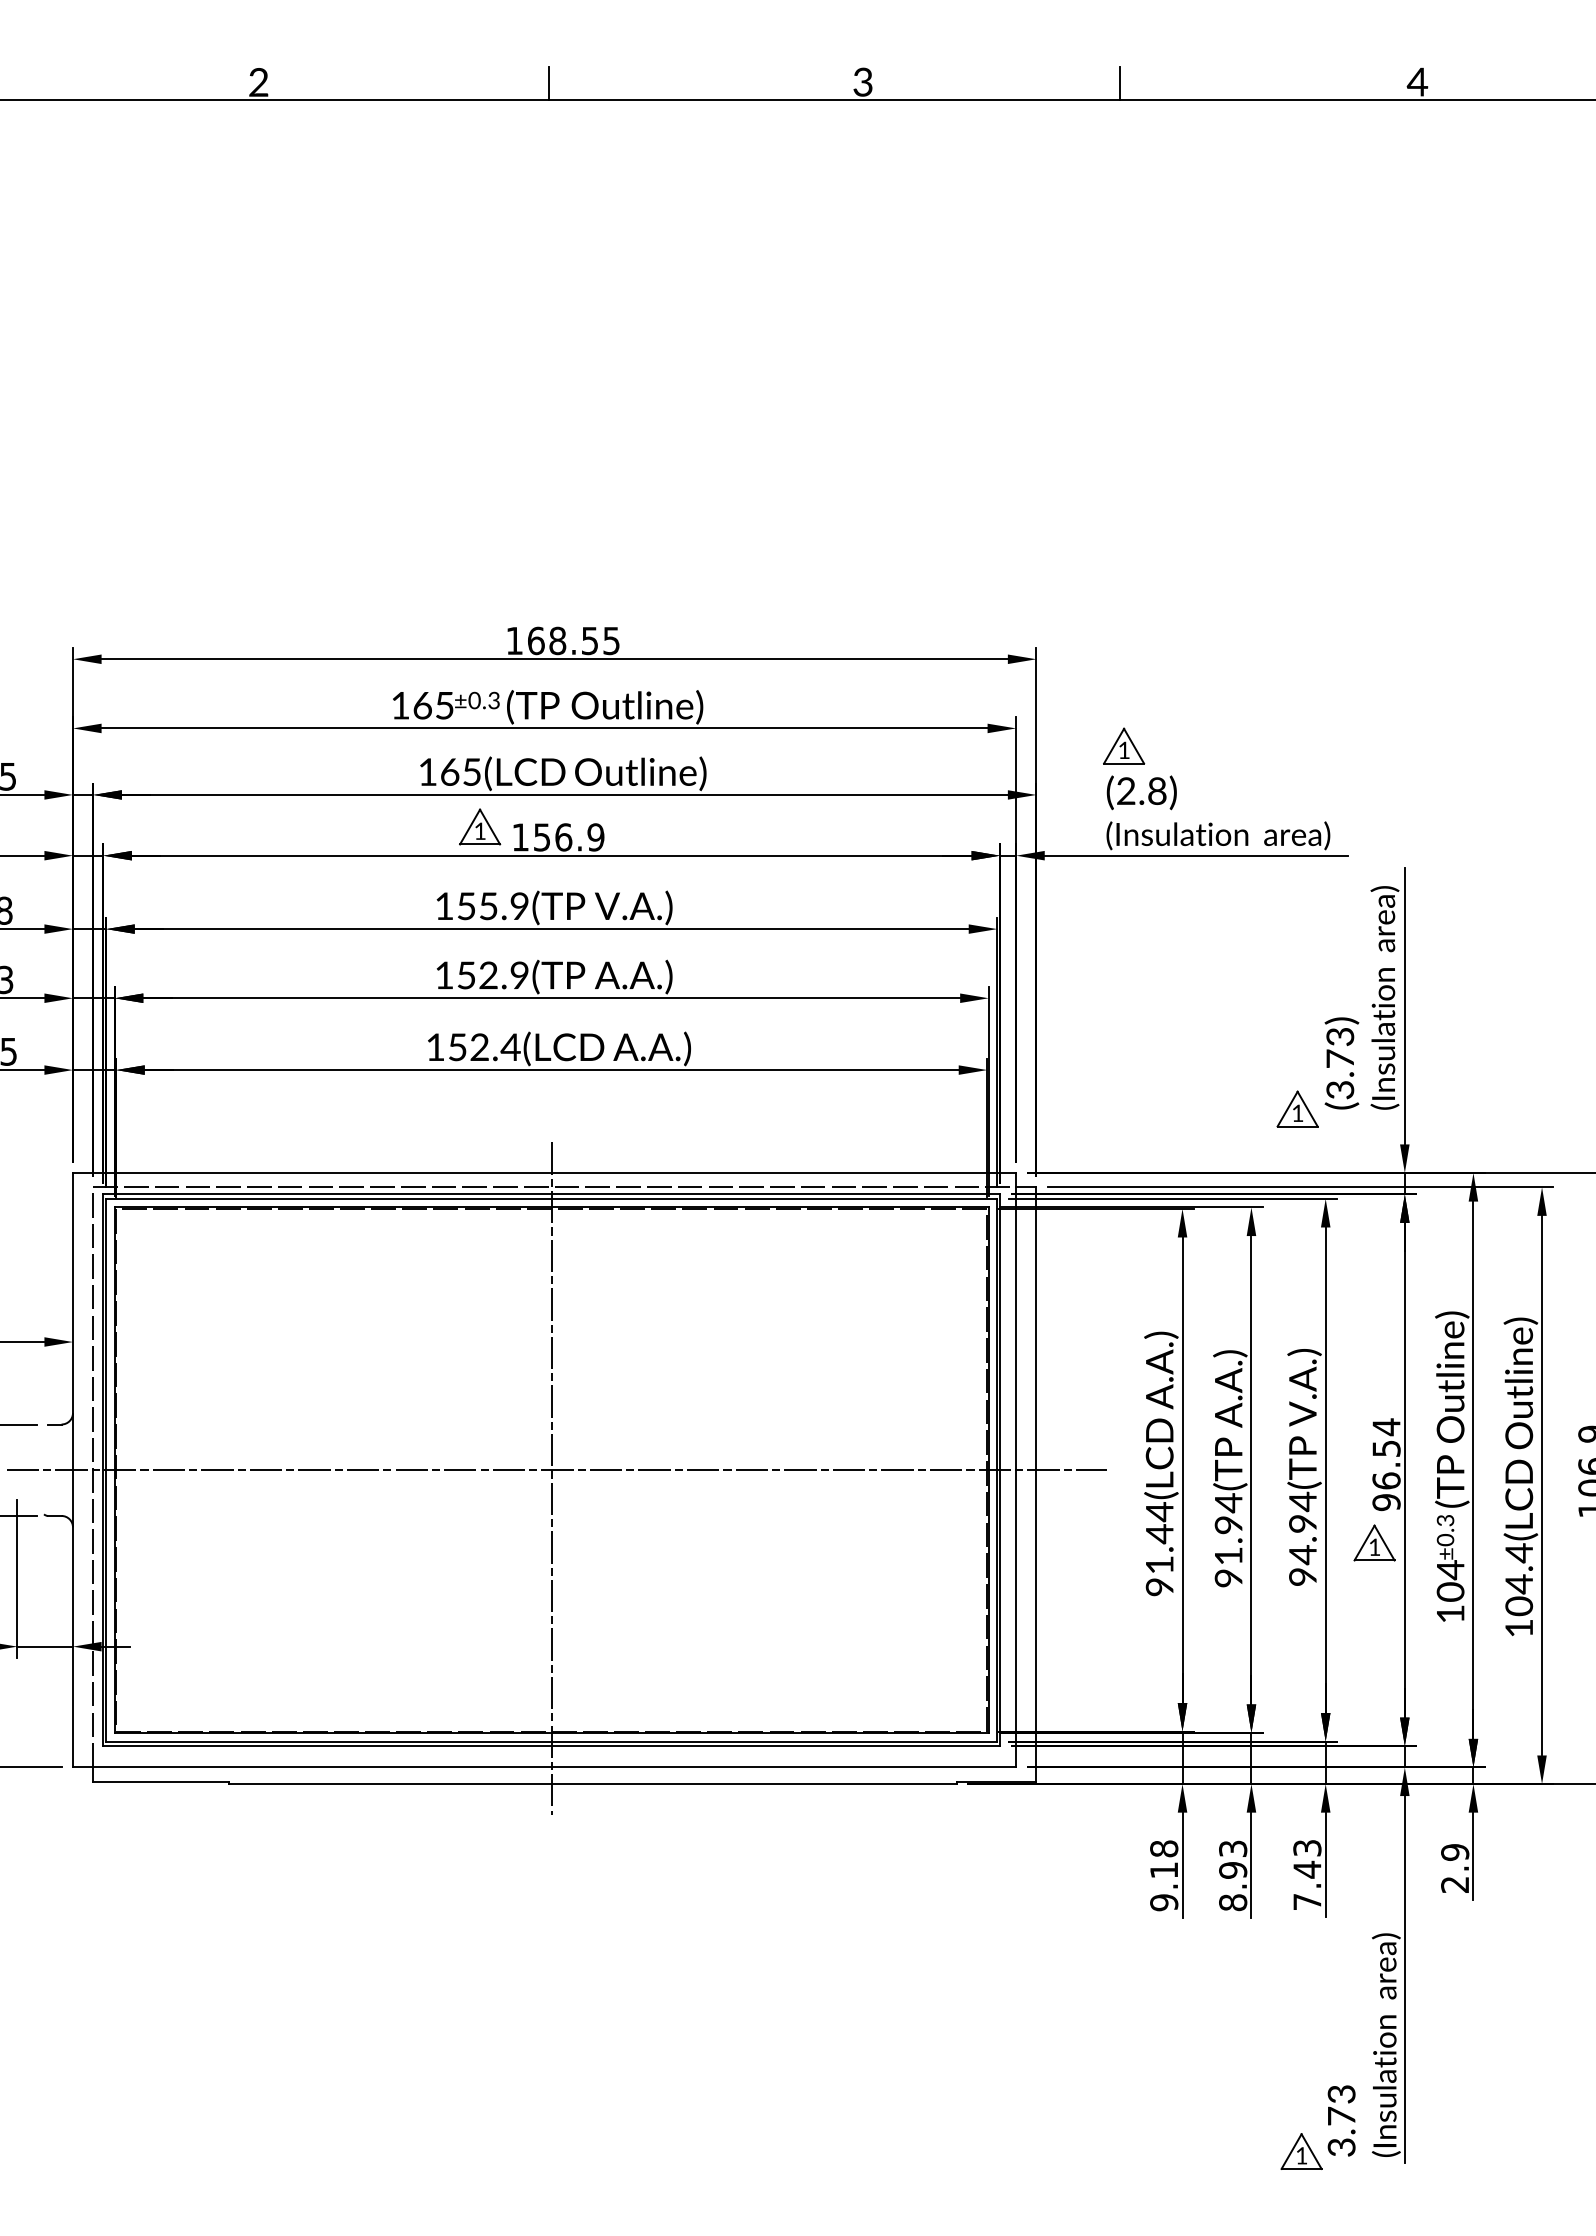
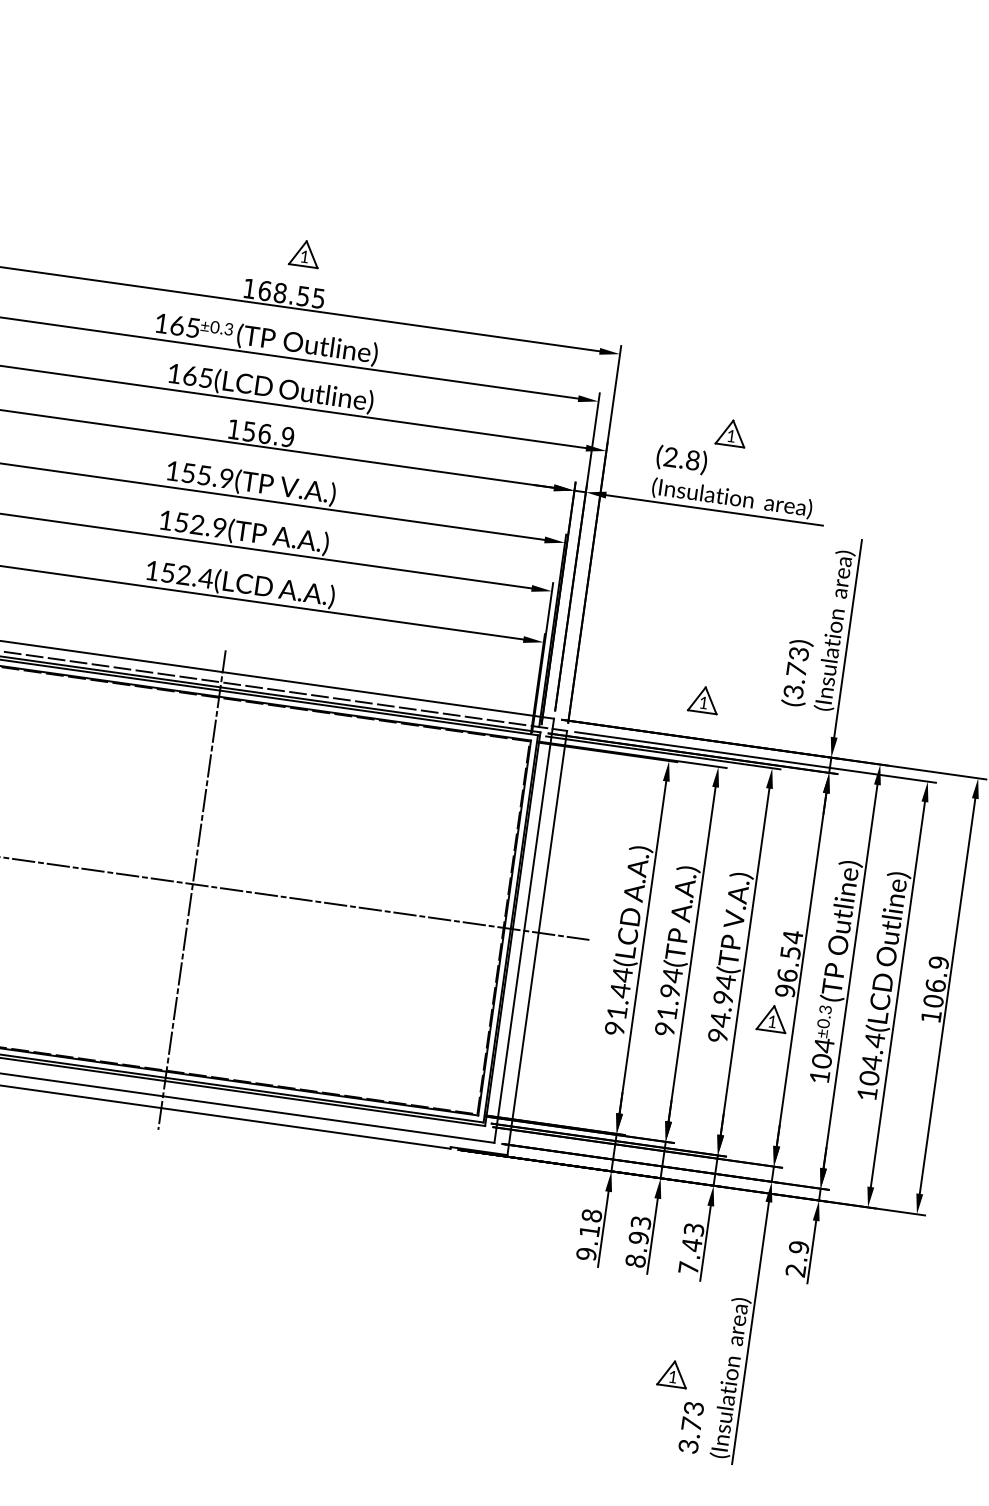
part: (1124, 745) -> (732, 432), moved
part: (480, 826) -> (305, 253), moved
part: (1297, 1108) -> (703, 699), moved
part: (1301, 2151) -> (673, 1373), moved

